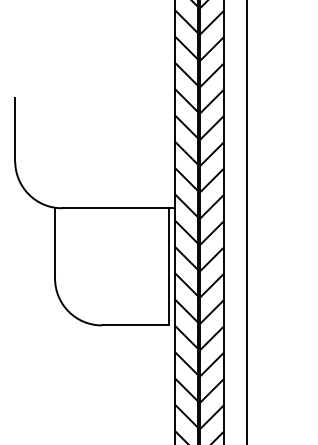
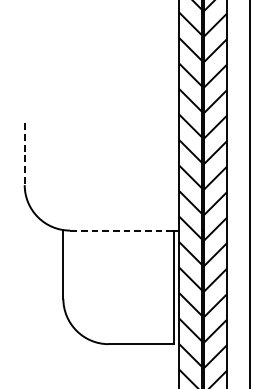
line: (15, 129) -> (24, 154), solid -> dashed
line: (112, 208) -> (119, 230), solid -> dashed

